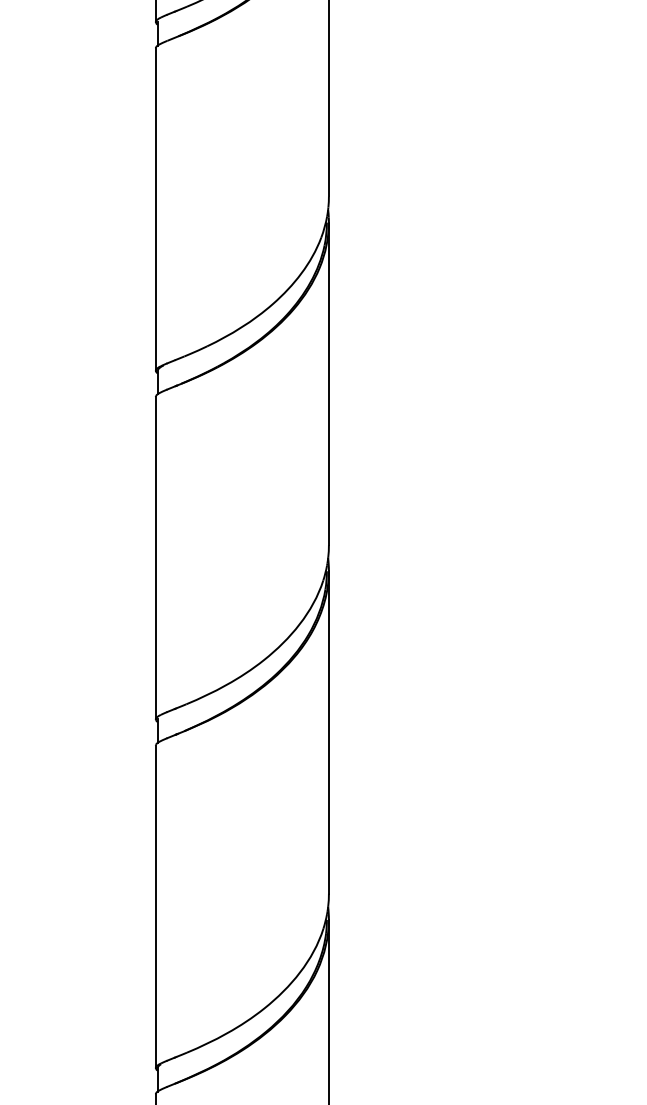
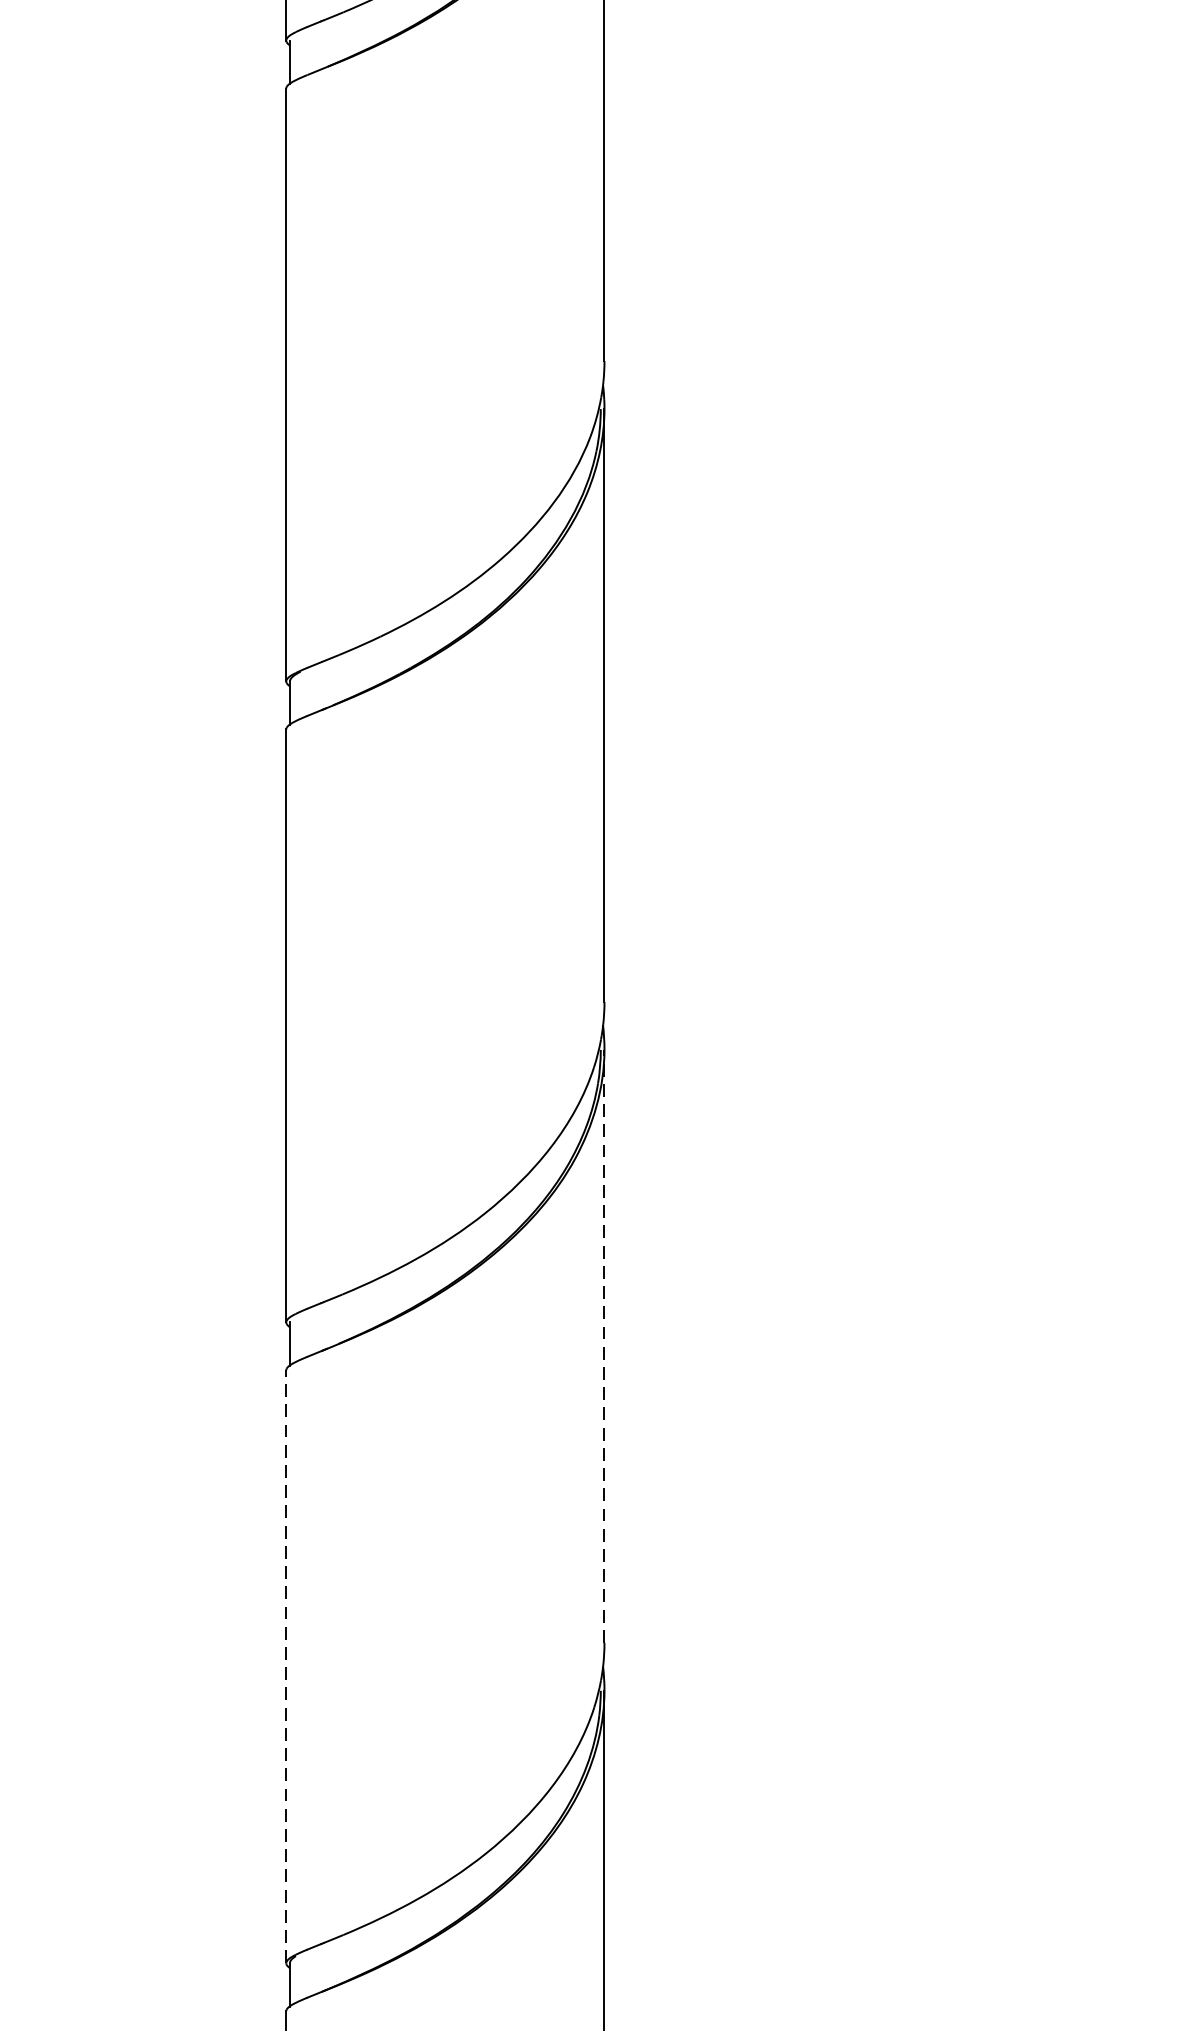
line: (328, 731) -> (603, 1344), solid -> dashed
line: (155, 906) -> (285, 1666), solid -> dashed

